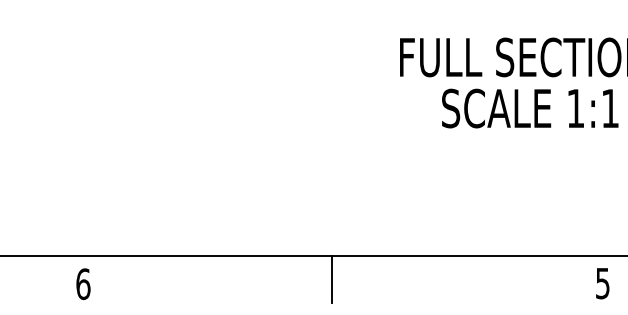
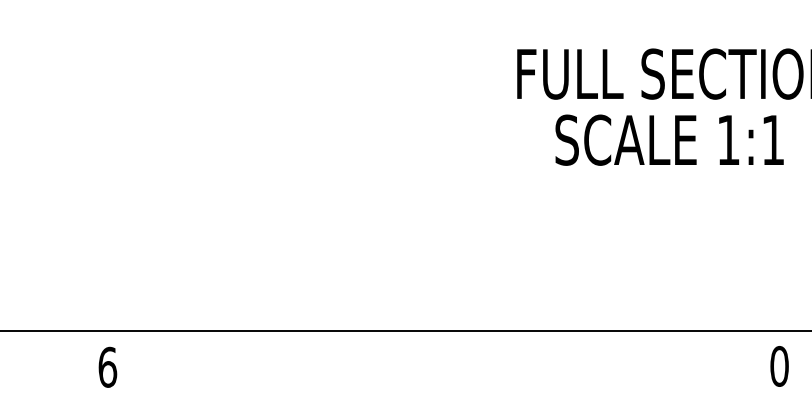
text: (530, 108) -> (669, 139), moved
line: (331, 279) -> (428, 361), removed
text: (602, 283) -> (779, 366), 5 -> 0

